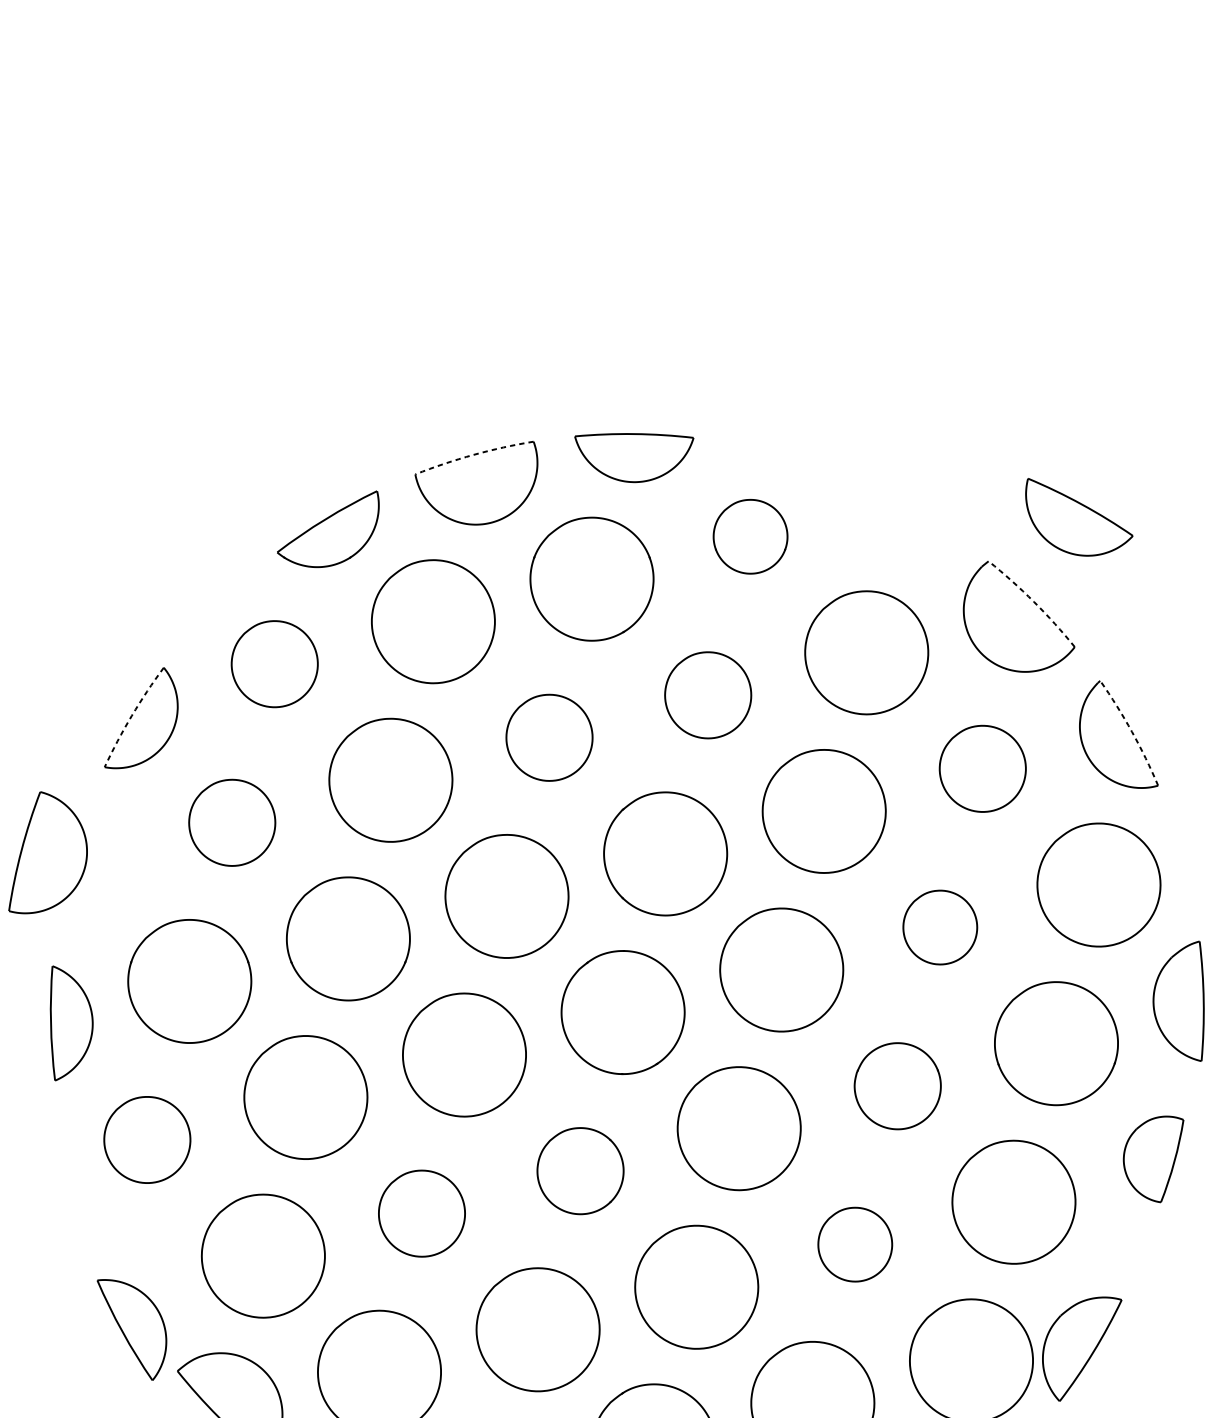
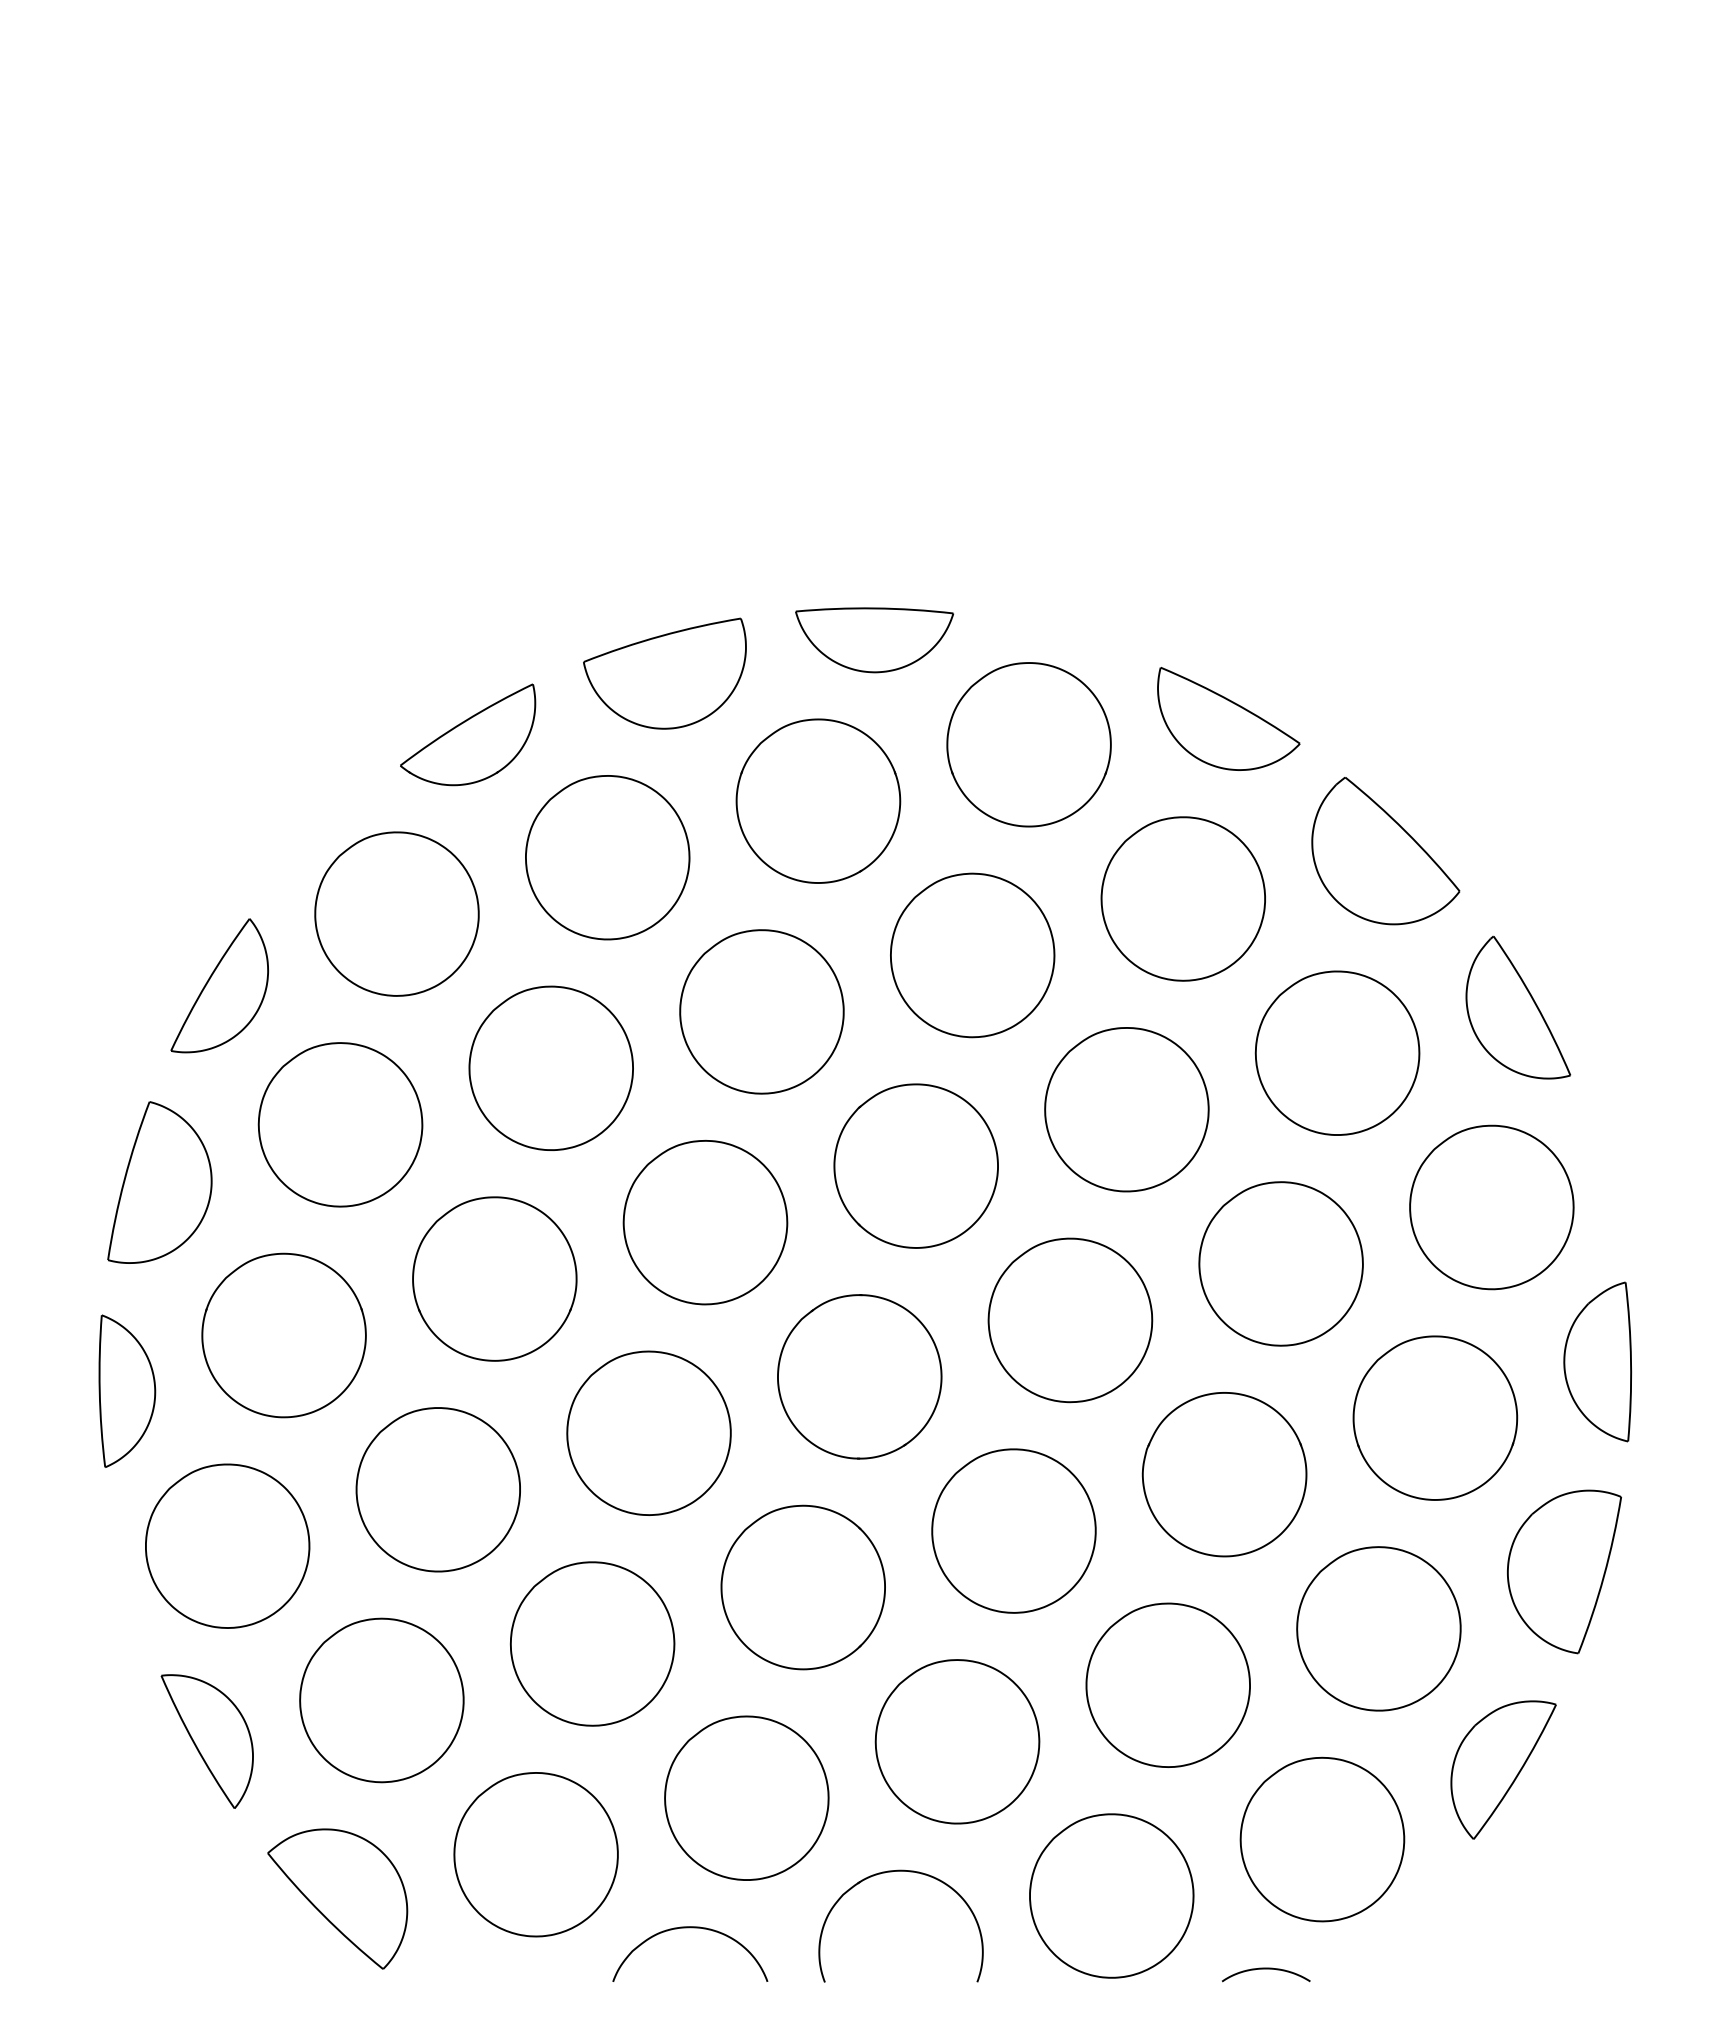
arc: (473, 455) -> (661, 636), dashed -> solid
part: (1079, 516) -> (1228, 718), moved
part: (750, 536) -> (1028, 744), size x1.67
arc: (1033, 602) -> (1405, 831), dashed -> solid
part: (274, 663) -> (396, 913), size x1.43
part: (708, 695) -> (972, 955), size x1.43
arc: (132, 715) -> (207, 982), dashed -> solid
arc: (1131, 731) -> (1535, 1003), dashed -> solid
part: (549, 737) -> (761, 1011), size x1.43
part: (982, 768) -> (1337, 1052), size x1.43
part: (232, 822) -> (340, 1124), size x1.43
part: (47, 852) -> (159, 1182), moved
part: (939, 927) -> (1280, 1263), size x1.67
part: (897, 1086) -> (1224, 1474), size x1.43
part: (147, 1139) -> (227, 1545), size x1.43
part: (1153, 1159) -> (1564, 1571), size x1.43
part: (580, 1171) -> (802, 1587), size x1.43
part: (421, 1213) -> (592, 1643), size x1.43
part: (854, 1244) -> (1167, 1684), size x1.67
part: (131, 1329) -> (206, 1741), moved
part: (1082, 1348) -> (1503, 1769), moved

